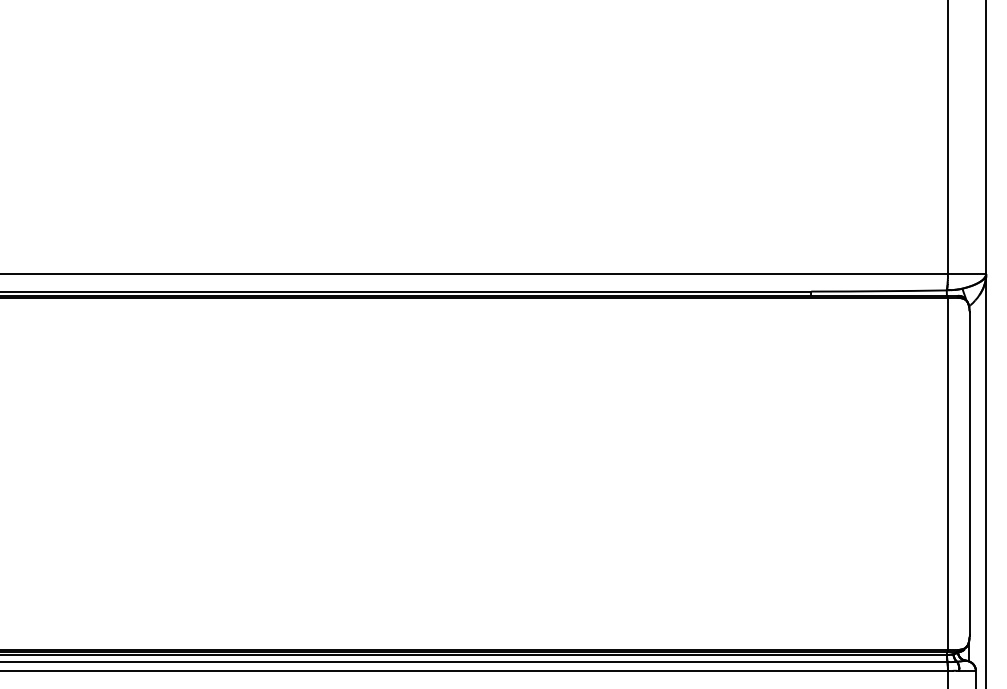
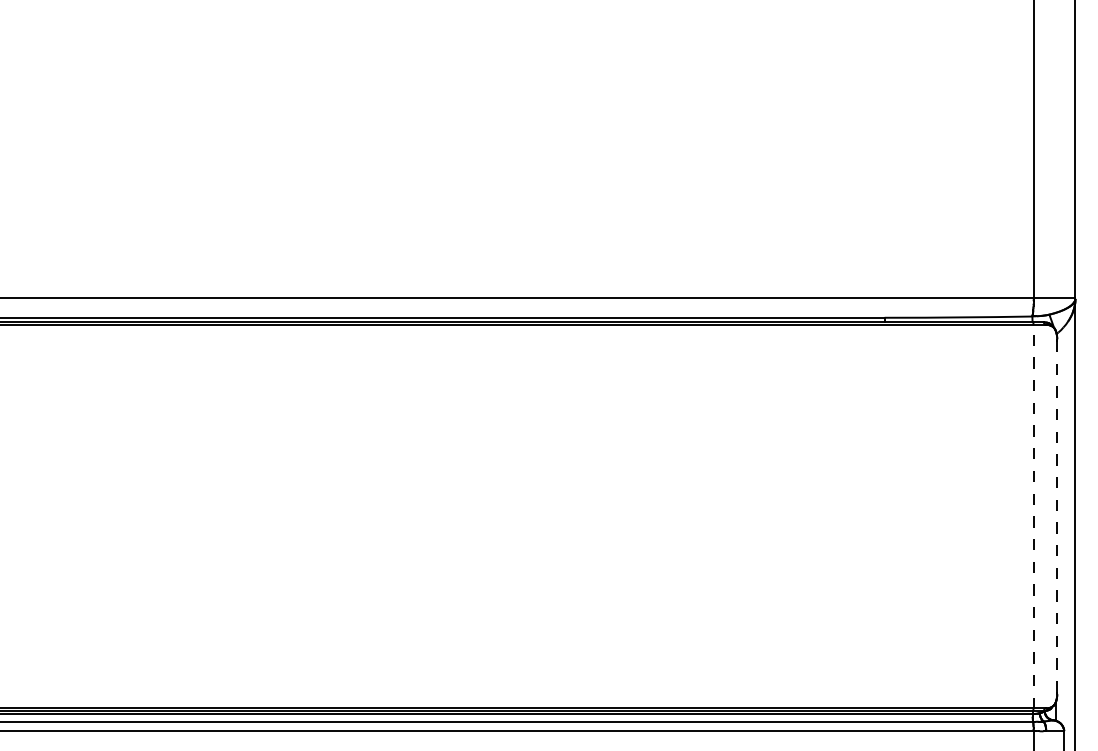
line: (947, 473) -> (1033, 516), solid -> dashed
line: (969, 473) -> (1057, 516), solid -> dashed

